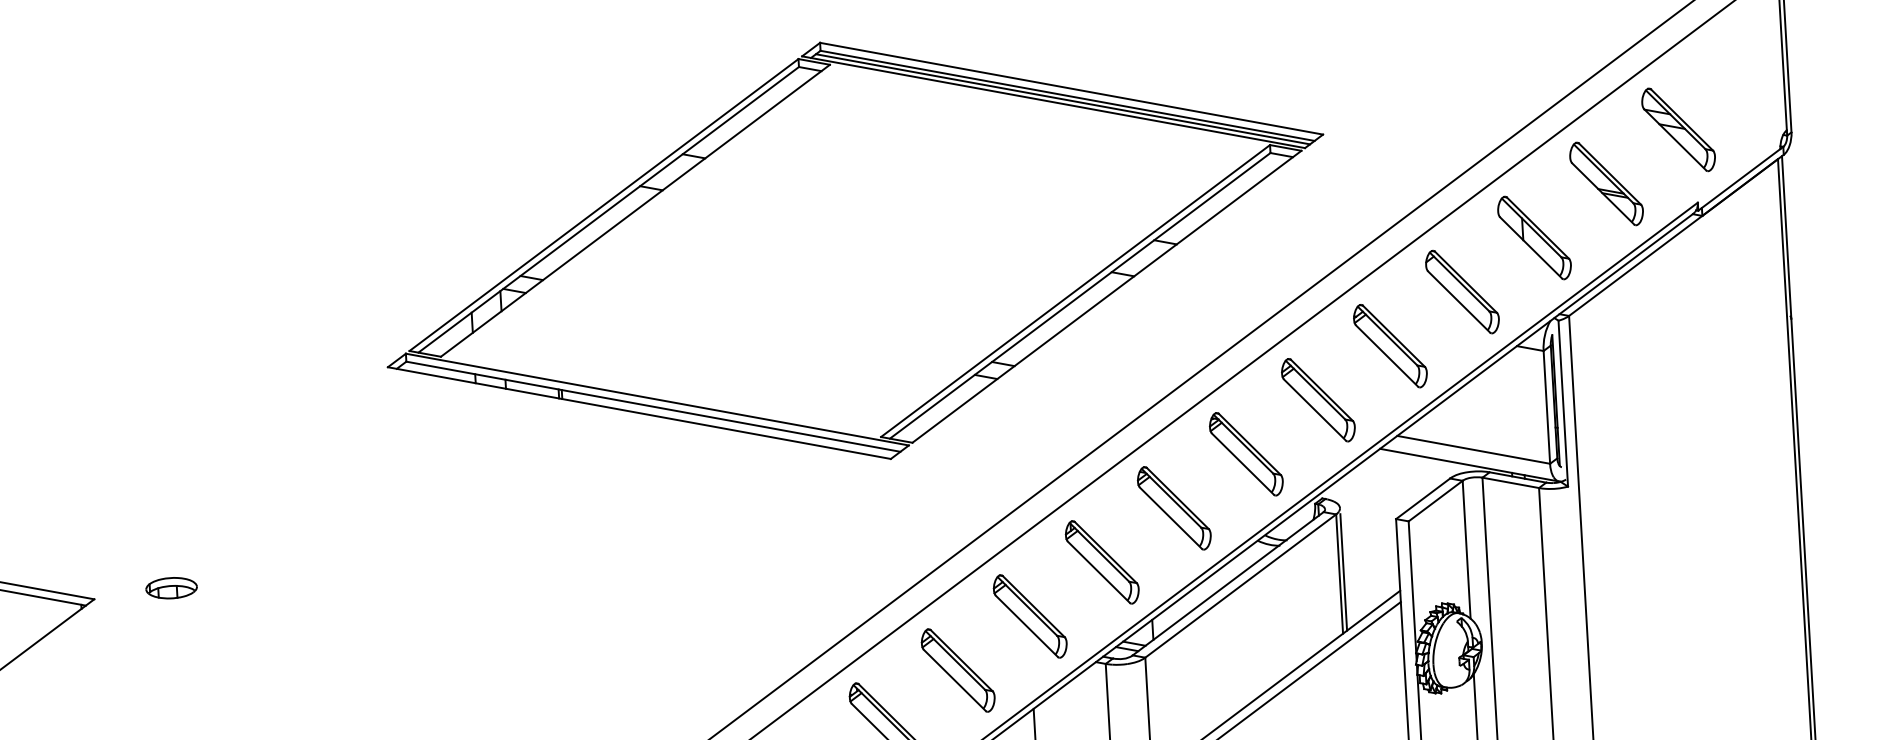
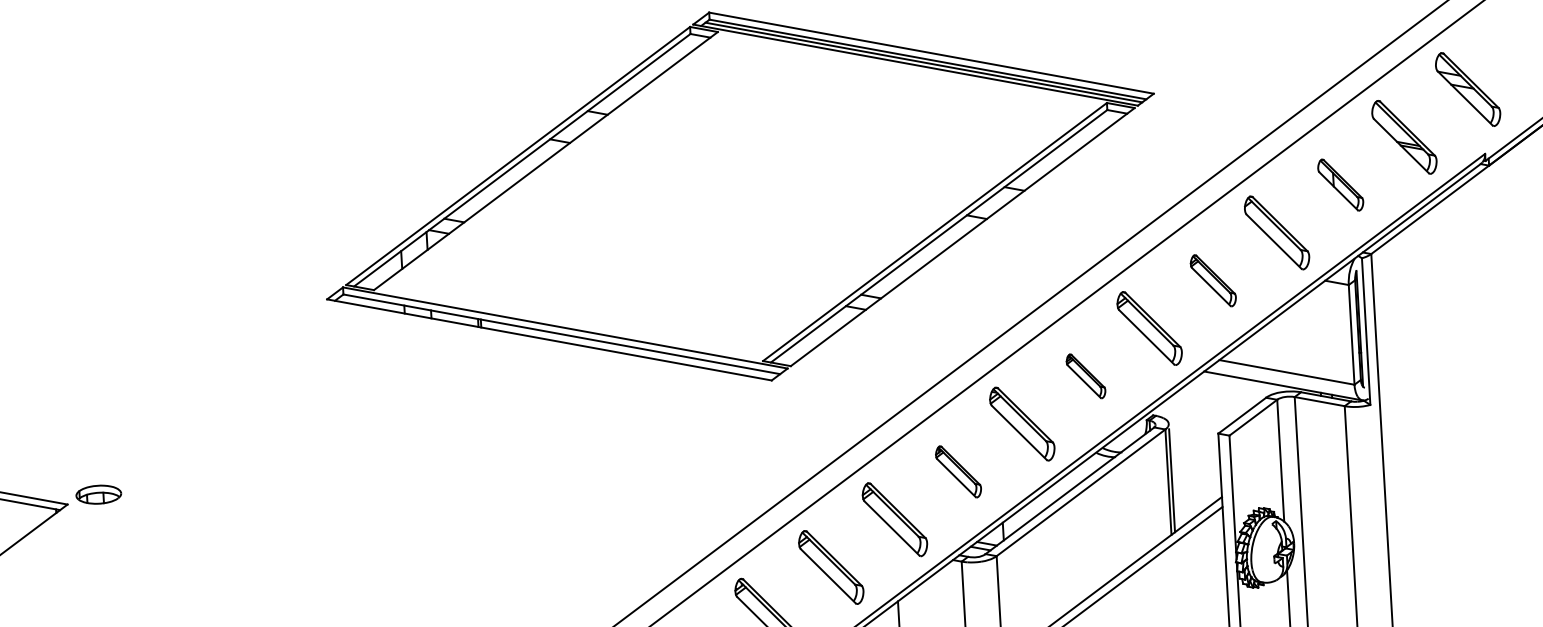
part: (1534, 237) -> (1340, 184), size x0.7
part: (1390, 346) -> (1213, 281), size x0.7
part: (1246, 454) -> (1086, 376), size x0.6
part: (1101, 562) -> (957, 472), size x0.7
part: (171, 588) -> (98, 494), moved

